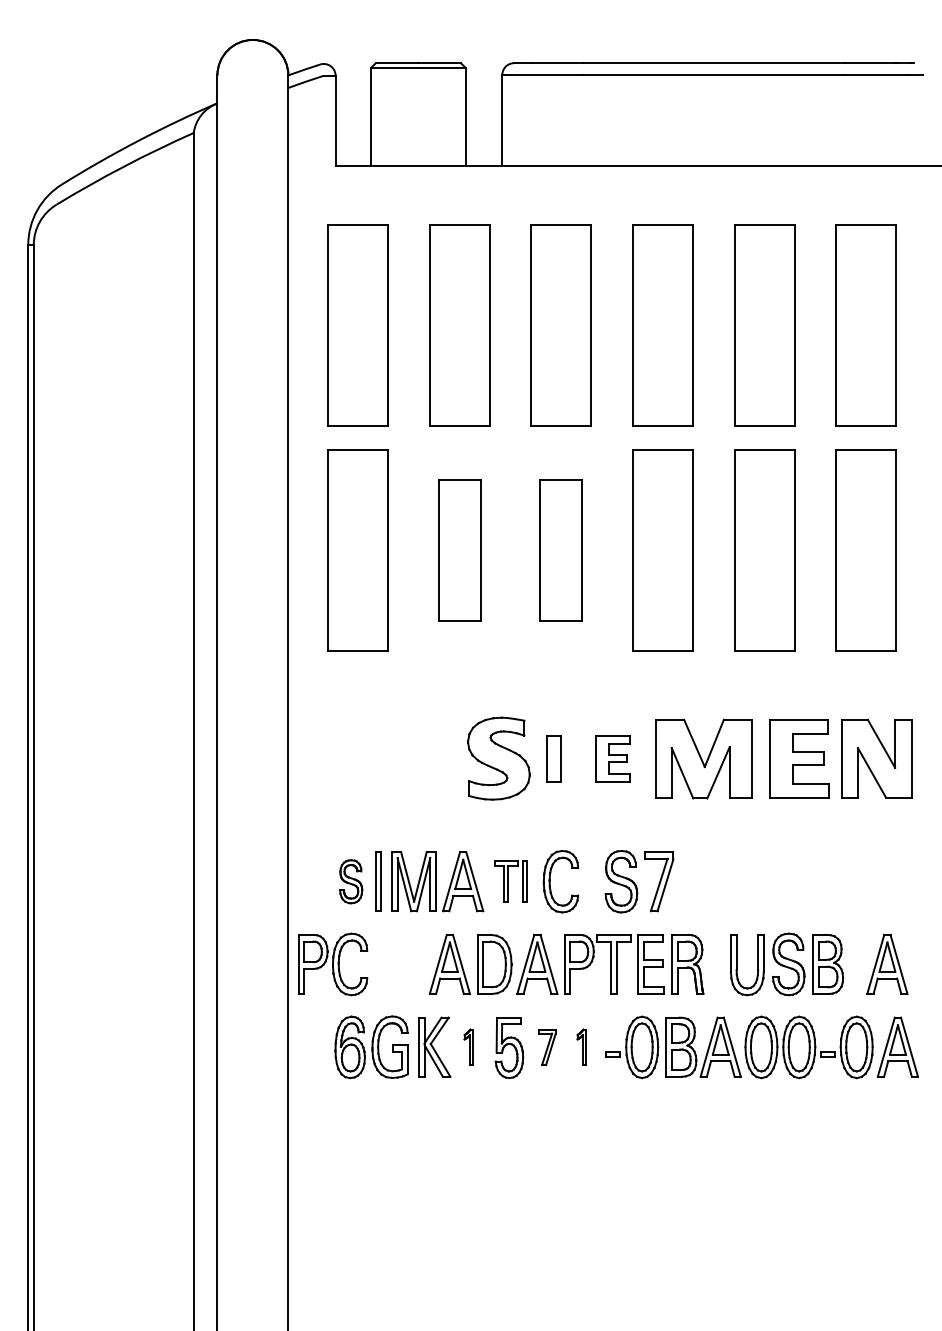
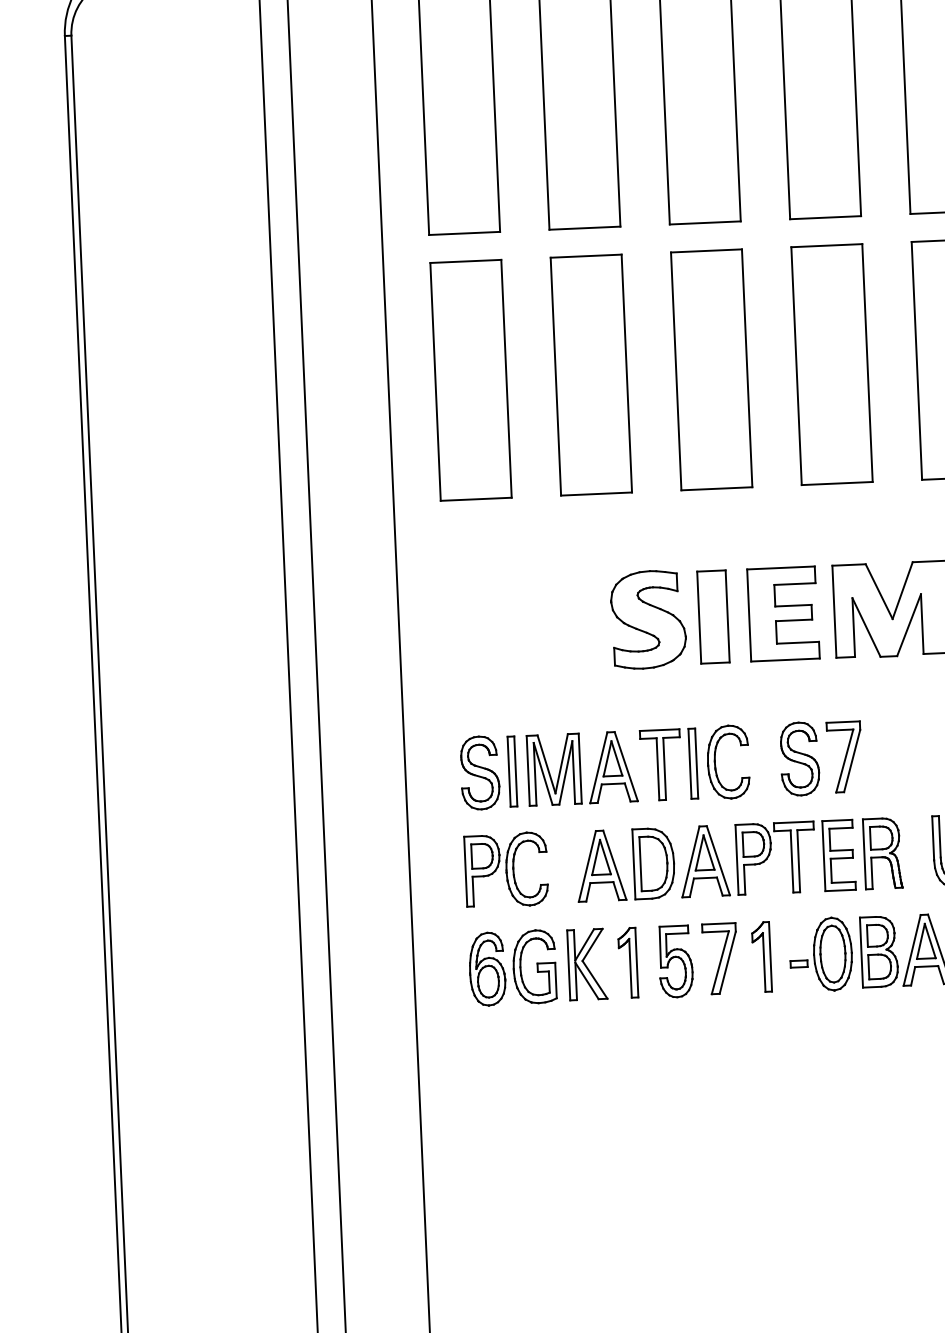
part: (459, 550) -> (591, 375), size x1.43
part: (560, 550) -> (710, 370), size x1.43
part: (553, 758) -> (713, 616), size x1.67
part: (612, 758) -> (782, 613), size x1.67
part: (350, 881) -> (479, 772), size x1.43
part: (510, 881) -> (668, 764), size x1.43
part: (333, 964) -> (507, 870), moved
part: (468, 1046) -> (627, 962), size x1.67
part: (581, 1046) -> (761, 956), size x1.67
part: (547, 1047) -> (720, 959), size x1.67

